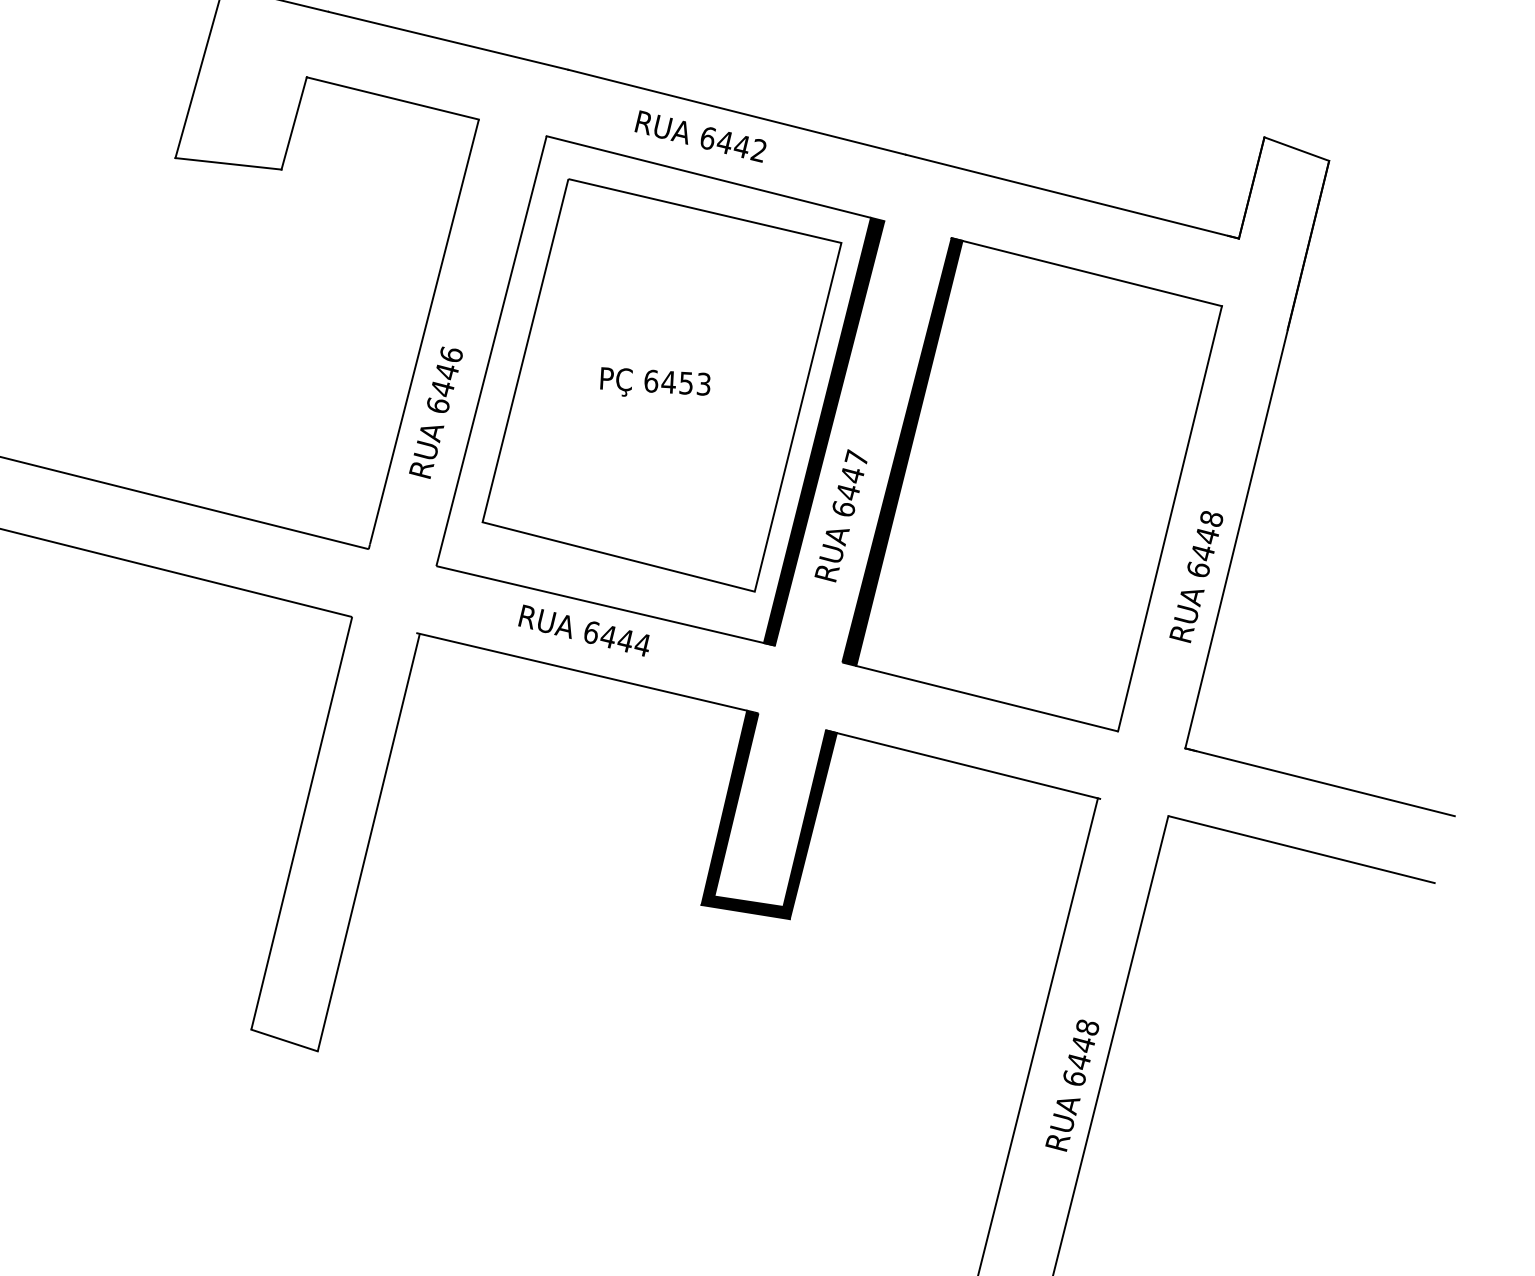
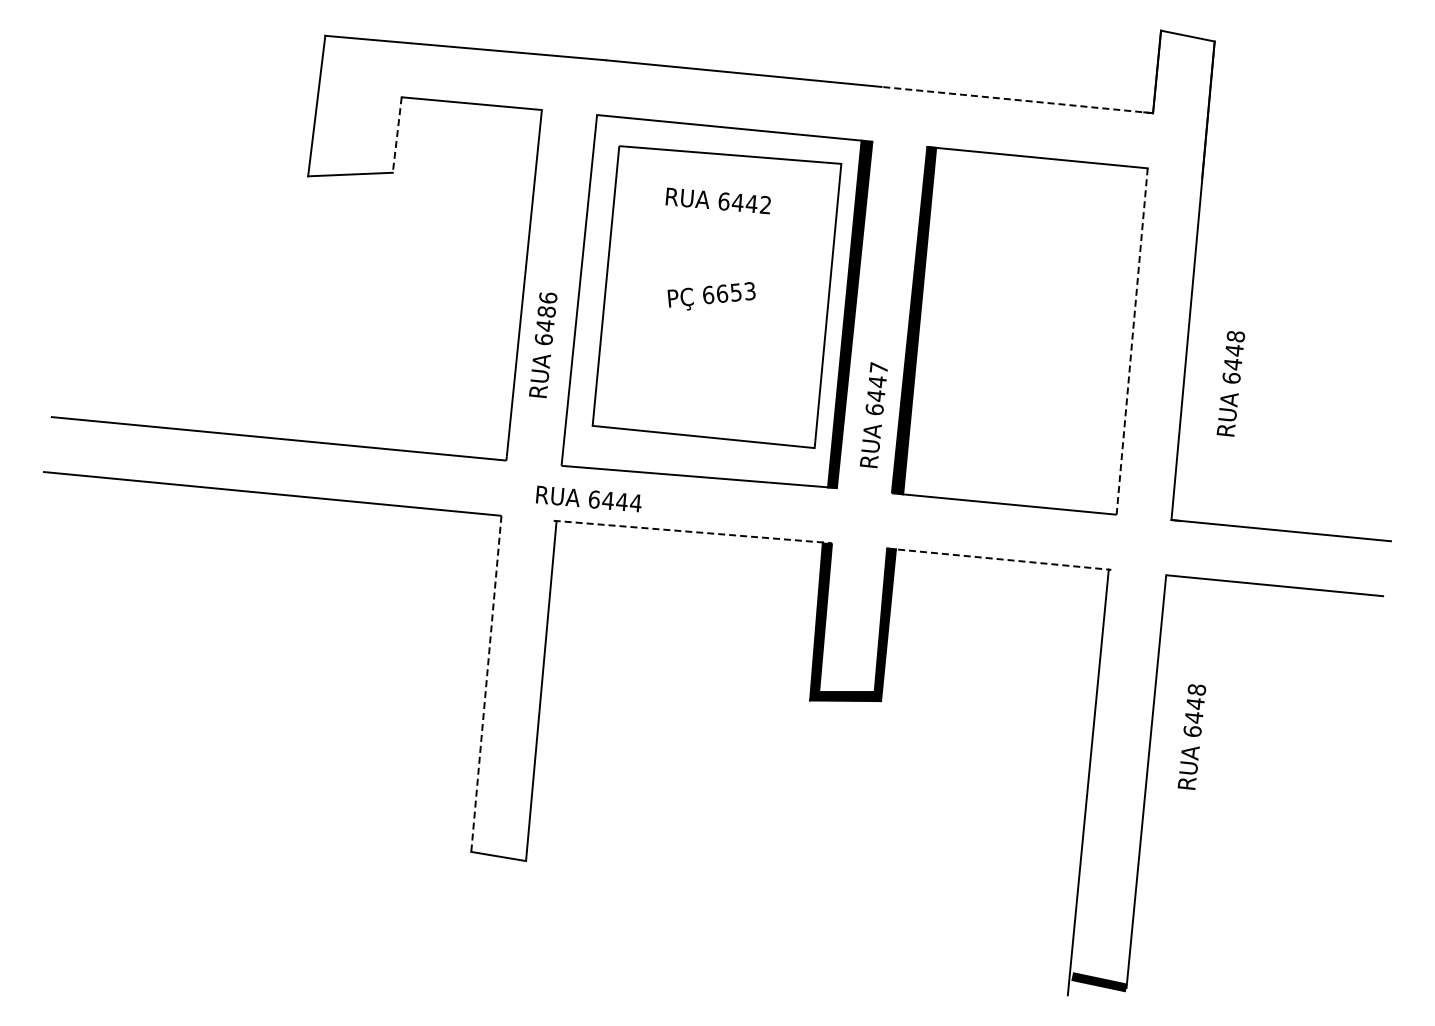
line: (294, 124) -> (397, 135), solid -> dashed
text: (699, 135) -> (717, 200), moved
line: (1071, 197) -> (1016, 100), solid -> dashed
text: (446, 372) -> (546, 312), 6446 -> 6486
text: (669, 381) -> (722, 293), 6453 -> 6653
text: (841, 516) -> (873, 415), moved
line: (1170, 518) -> (1132, 341), solid -> dashed
text: (1196, 576) -> (1230, 383), moved
text: (584, 630) -> (588, 498), moved
line: (585, 672) -> (691, 531), solid -> dashed
line: (962, 764) -> (998, 559), solid -> dashed
line: (301, 822) -> (486, 683), solid -> dashed
text: (1072, 1084) -> (1191, 736), moved

